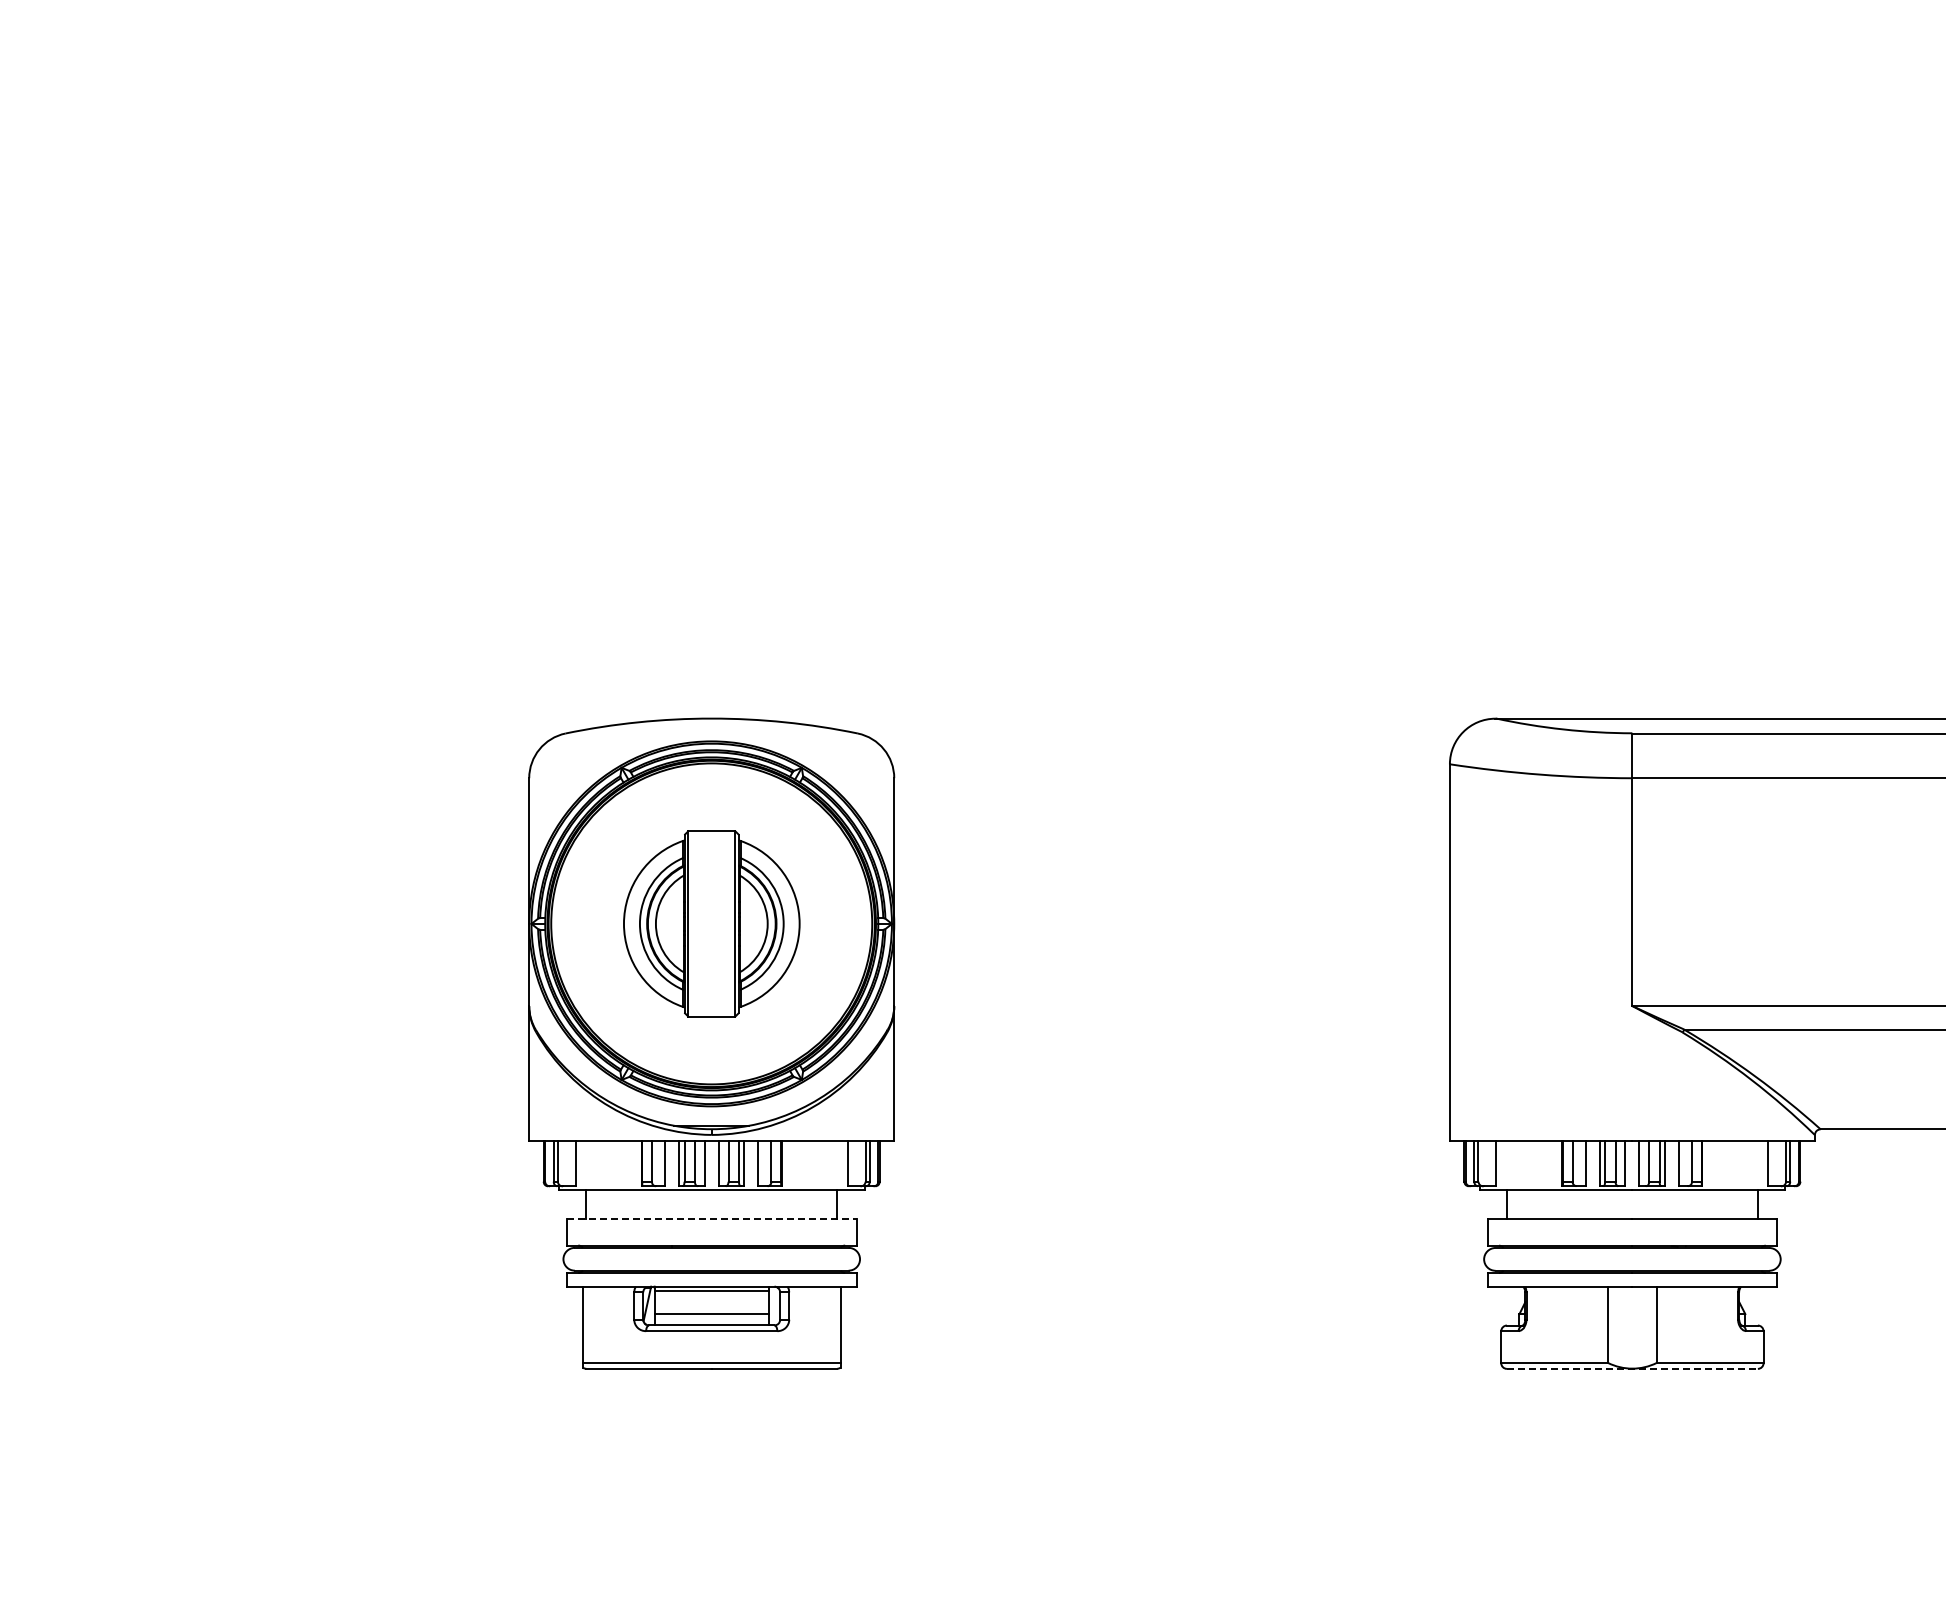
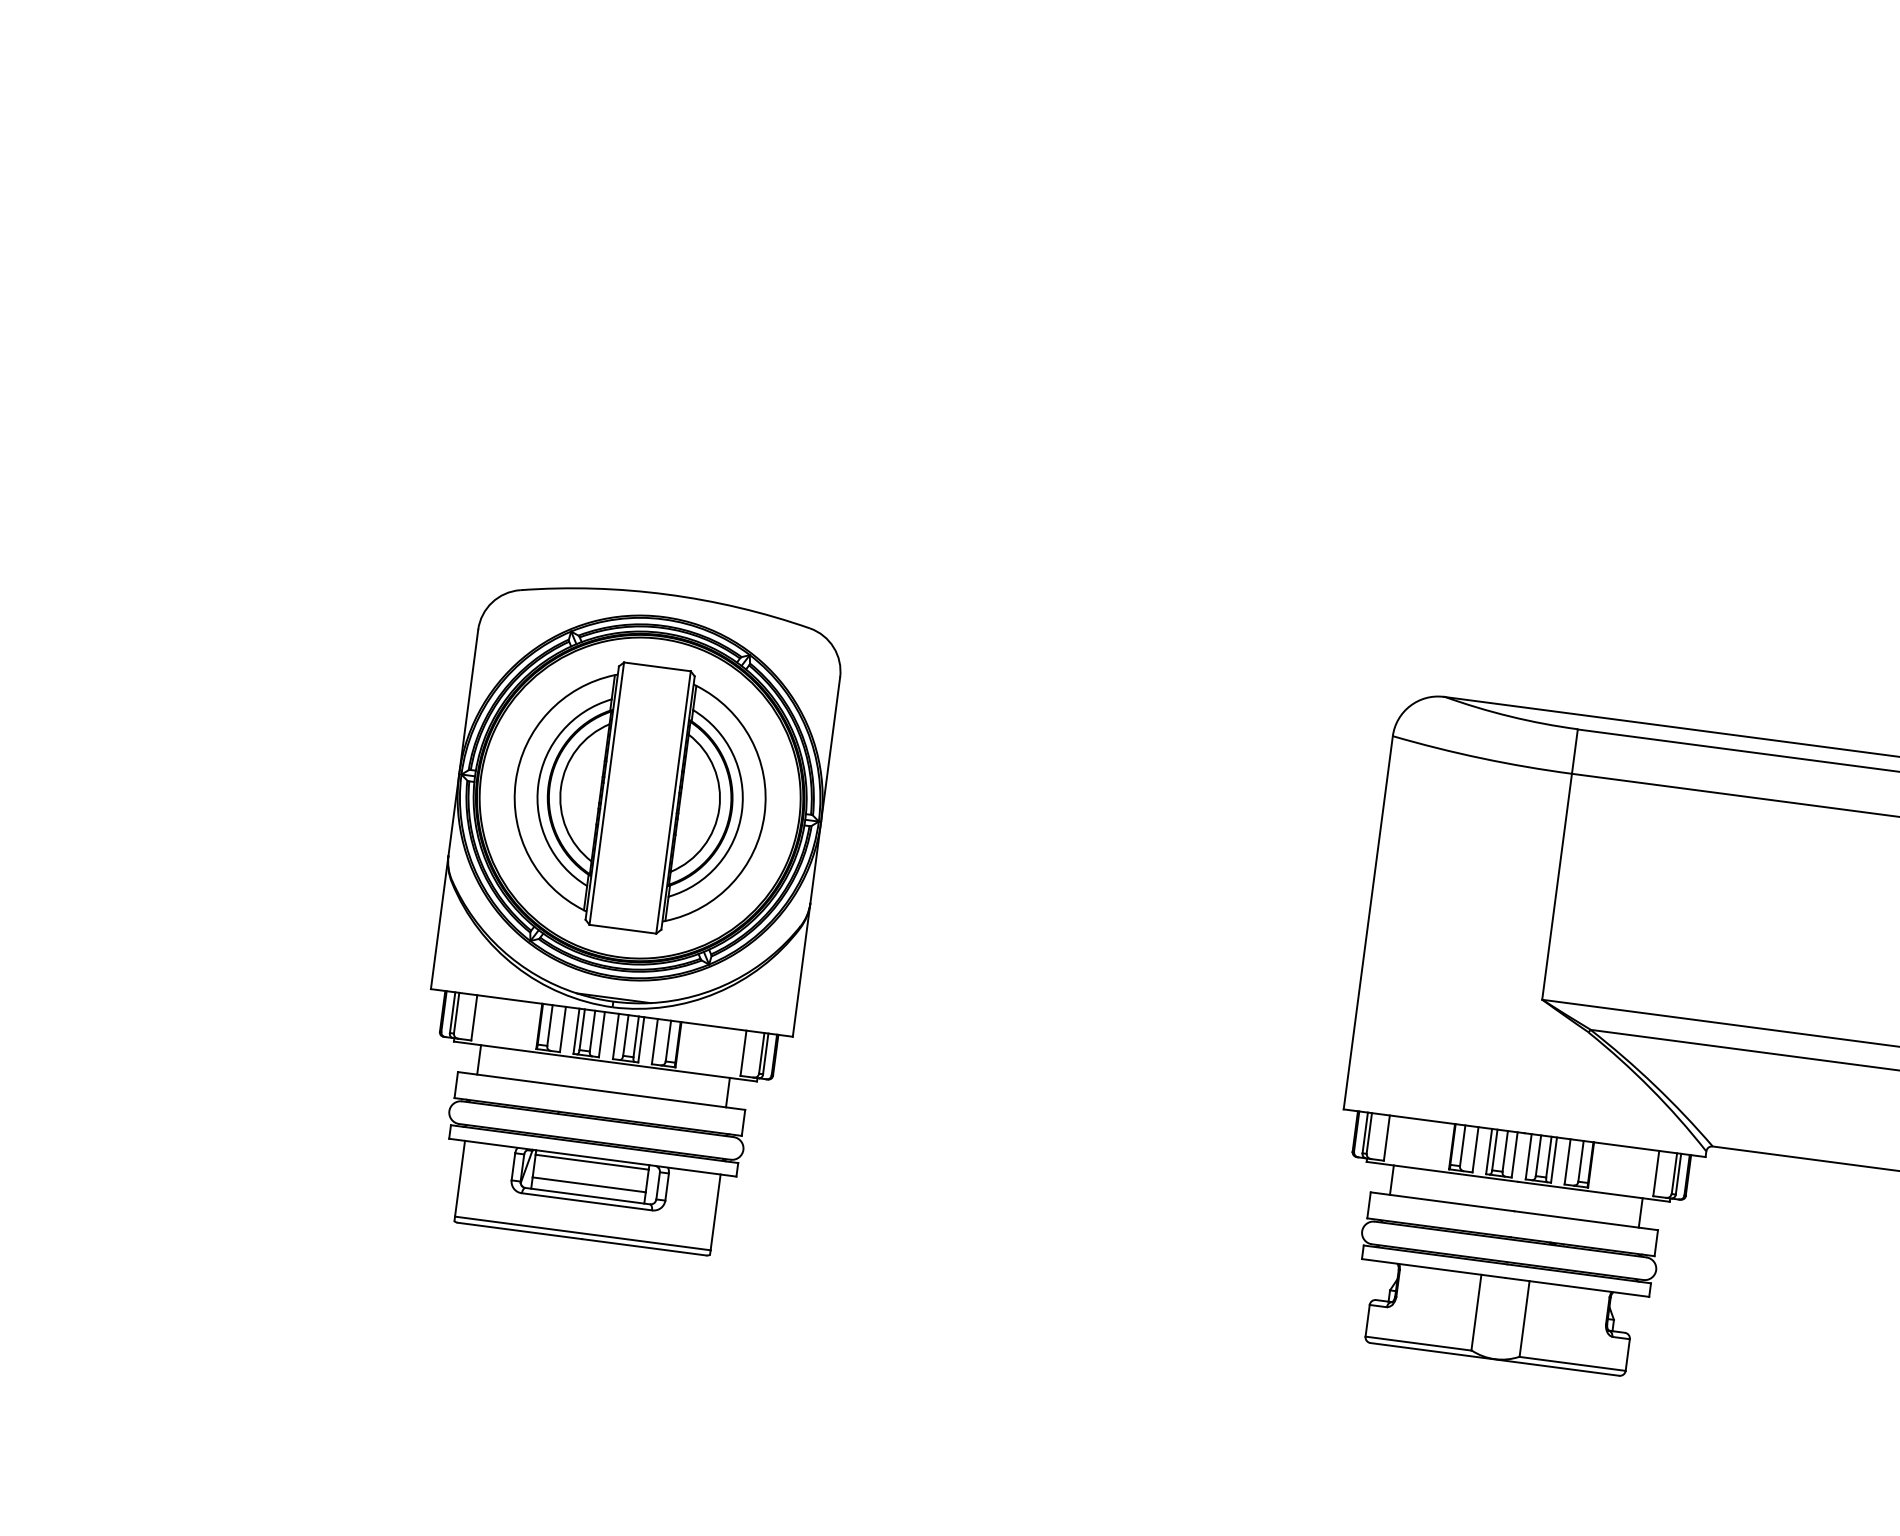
part: (711, 923) -> (639, 797), size x1.43
line: (711, 1219) -> (601, 1091), dashed -> solid
line: (1632, 1368) -> (1495, 1359), dashed -> solid

